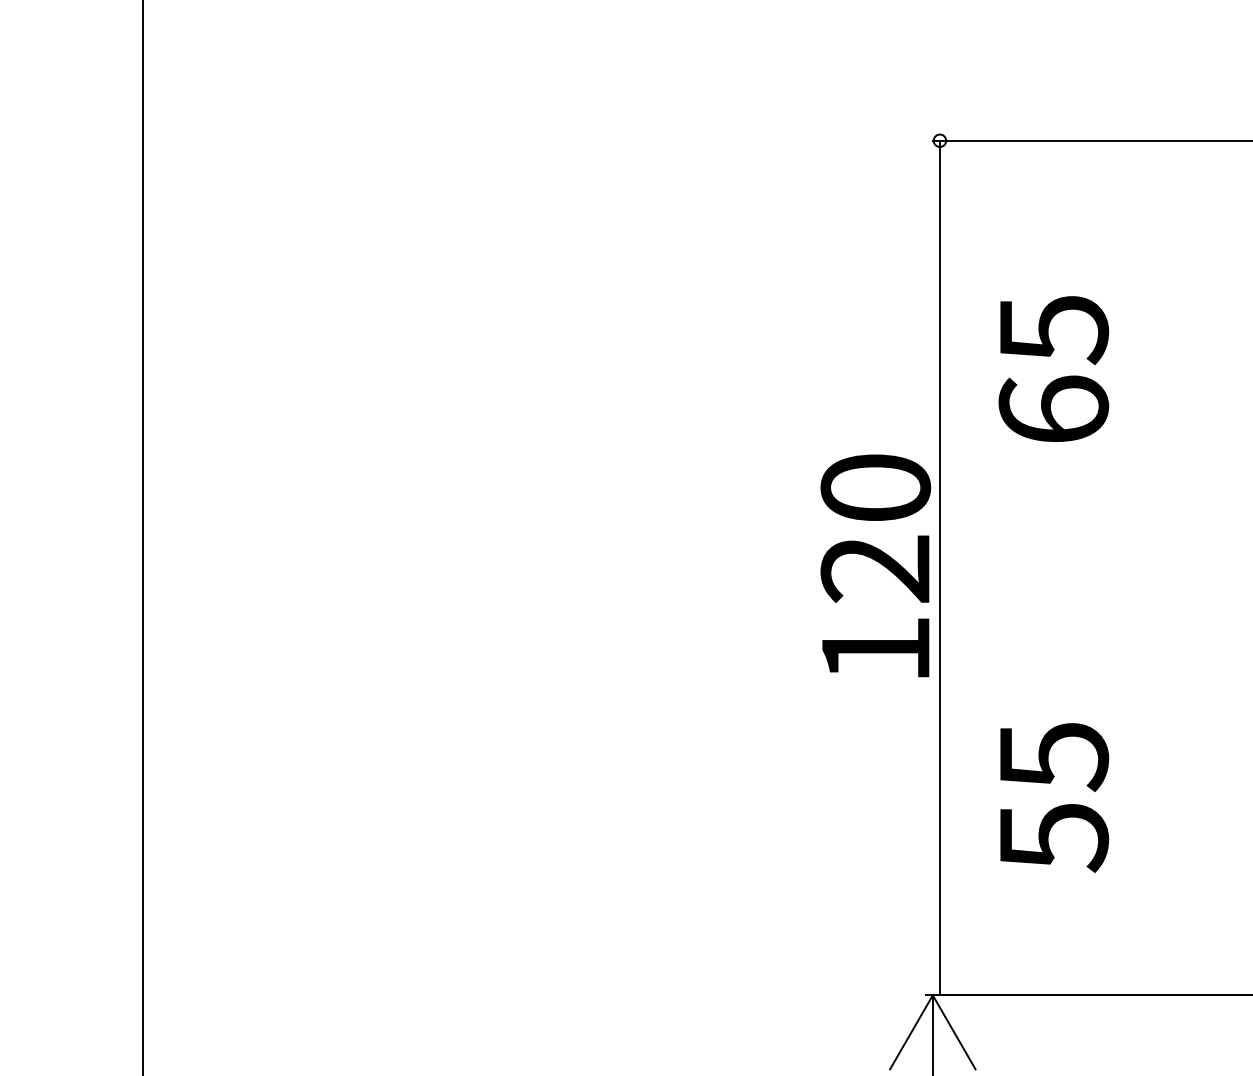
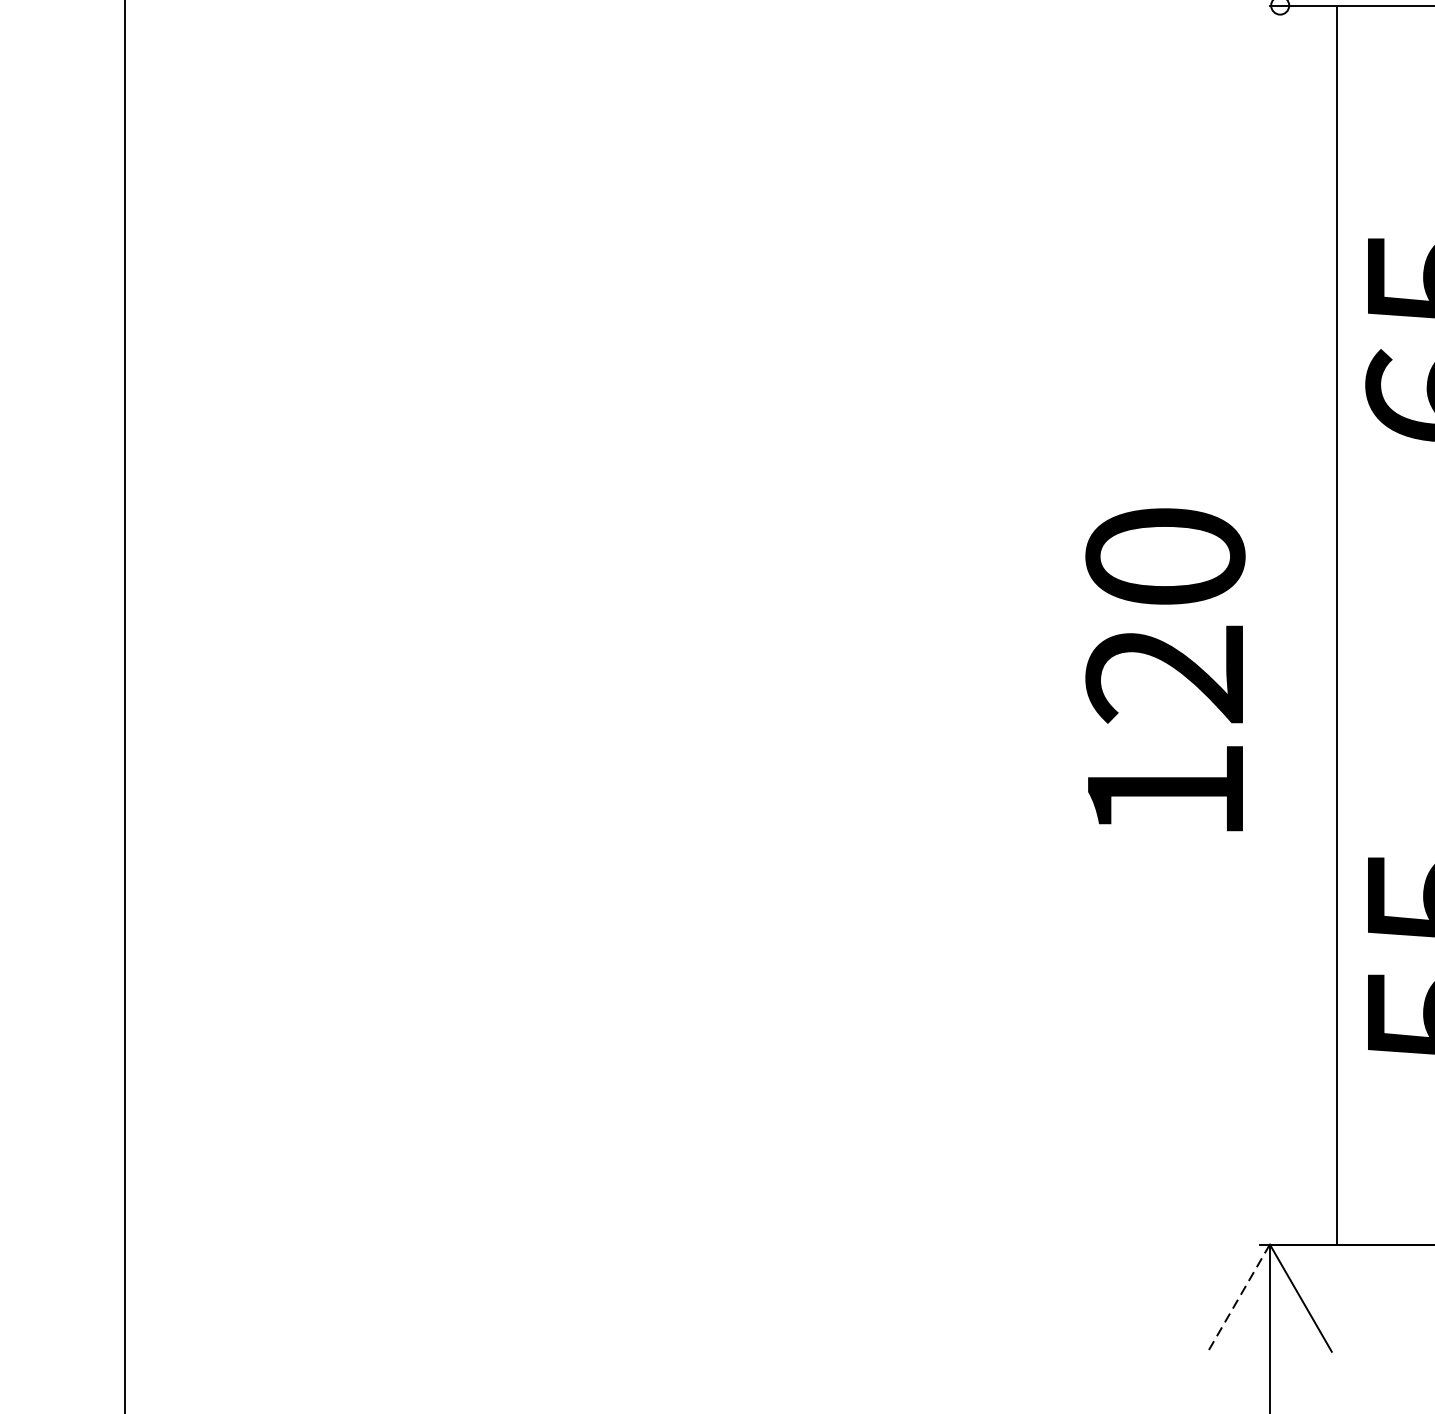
text: (875, 565) -> (1165, 669), moved
line: (939, 567) -> (1336, 624), moved
line: (911, 1032) -> (1238, 1298), solid -> dashed

